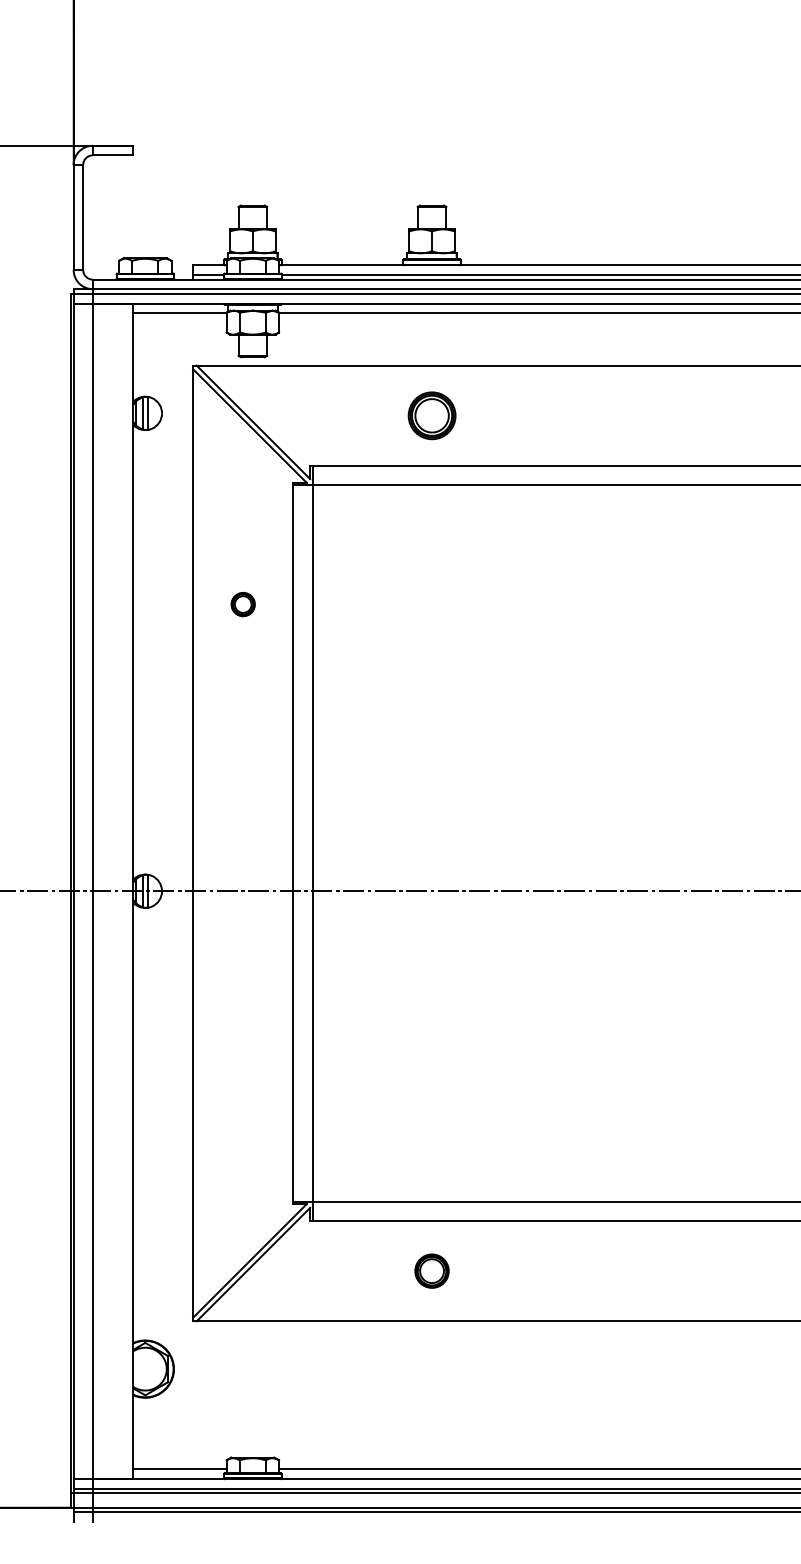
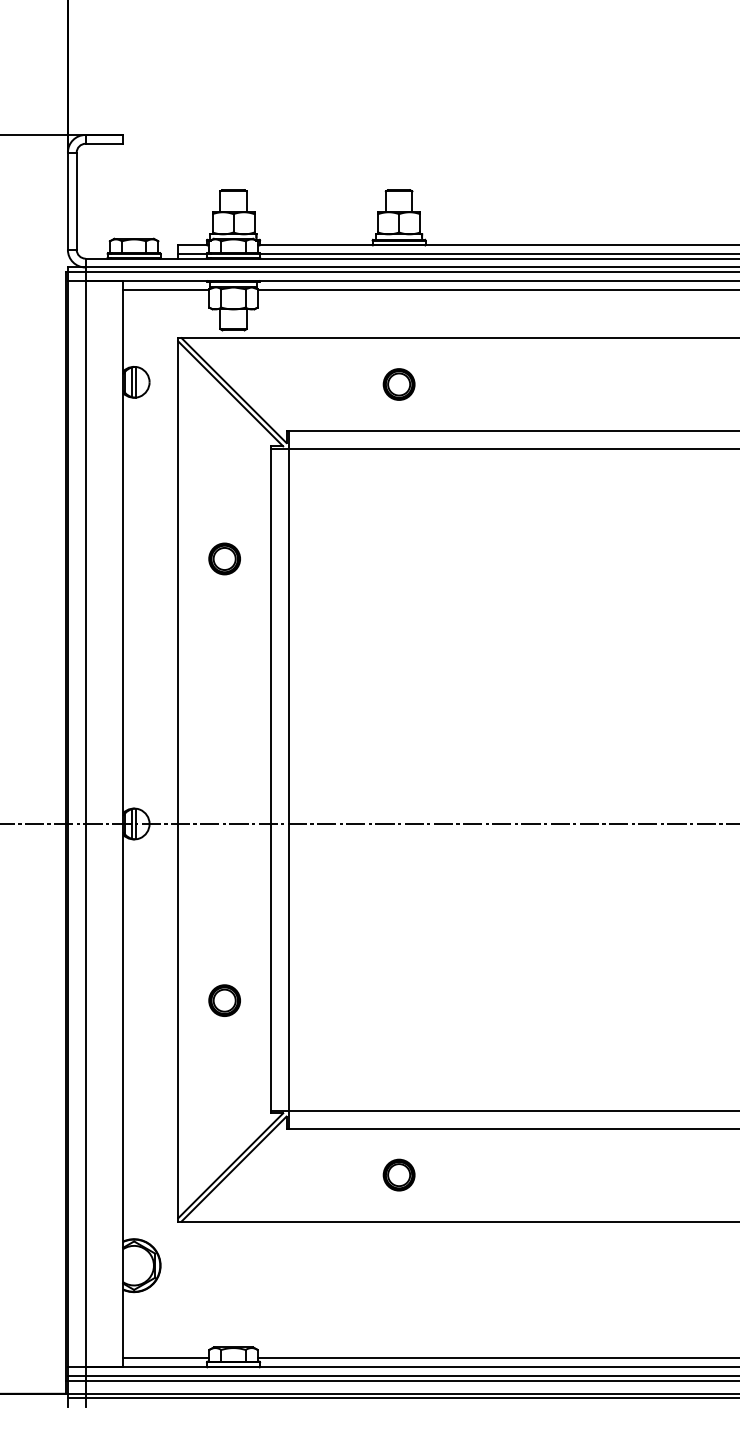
part: (431, 415) -> (398, 384), size x0.71
part: (243, 604) -> (224, 558), size x1.43
part: (243, 1082) -> (224, 1000), added

